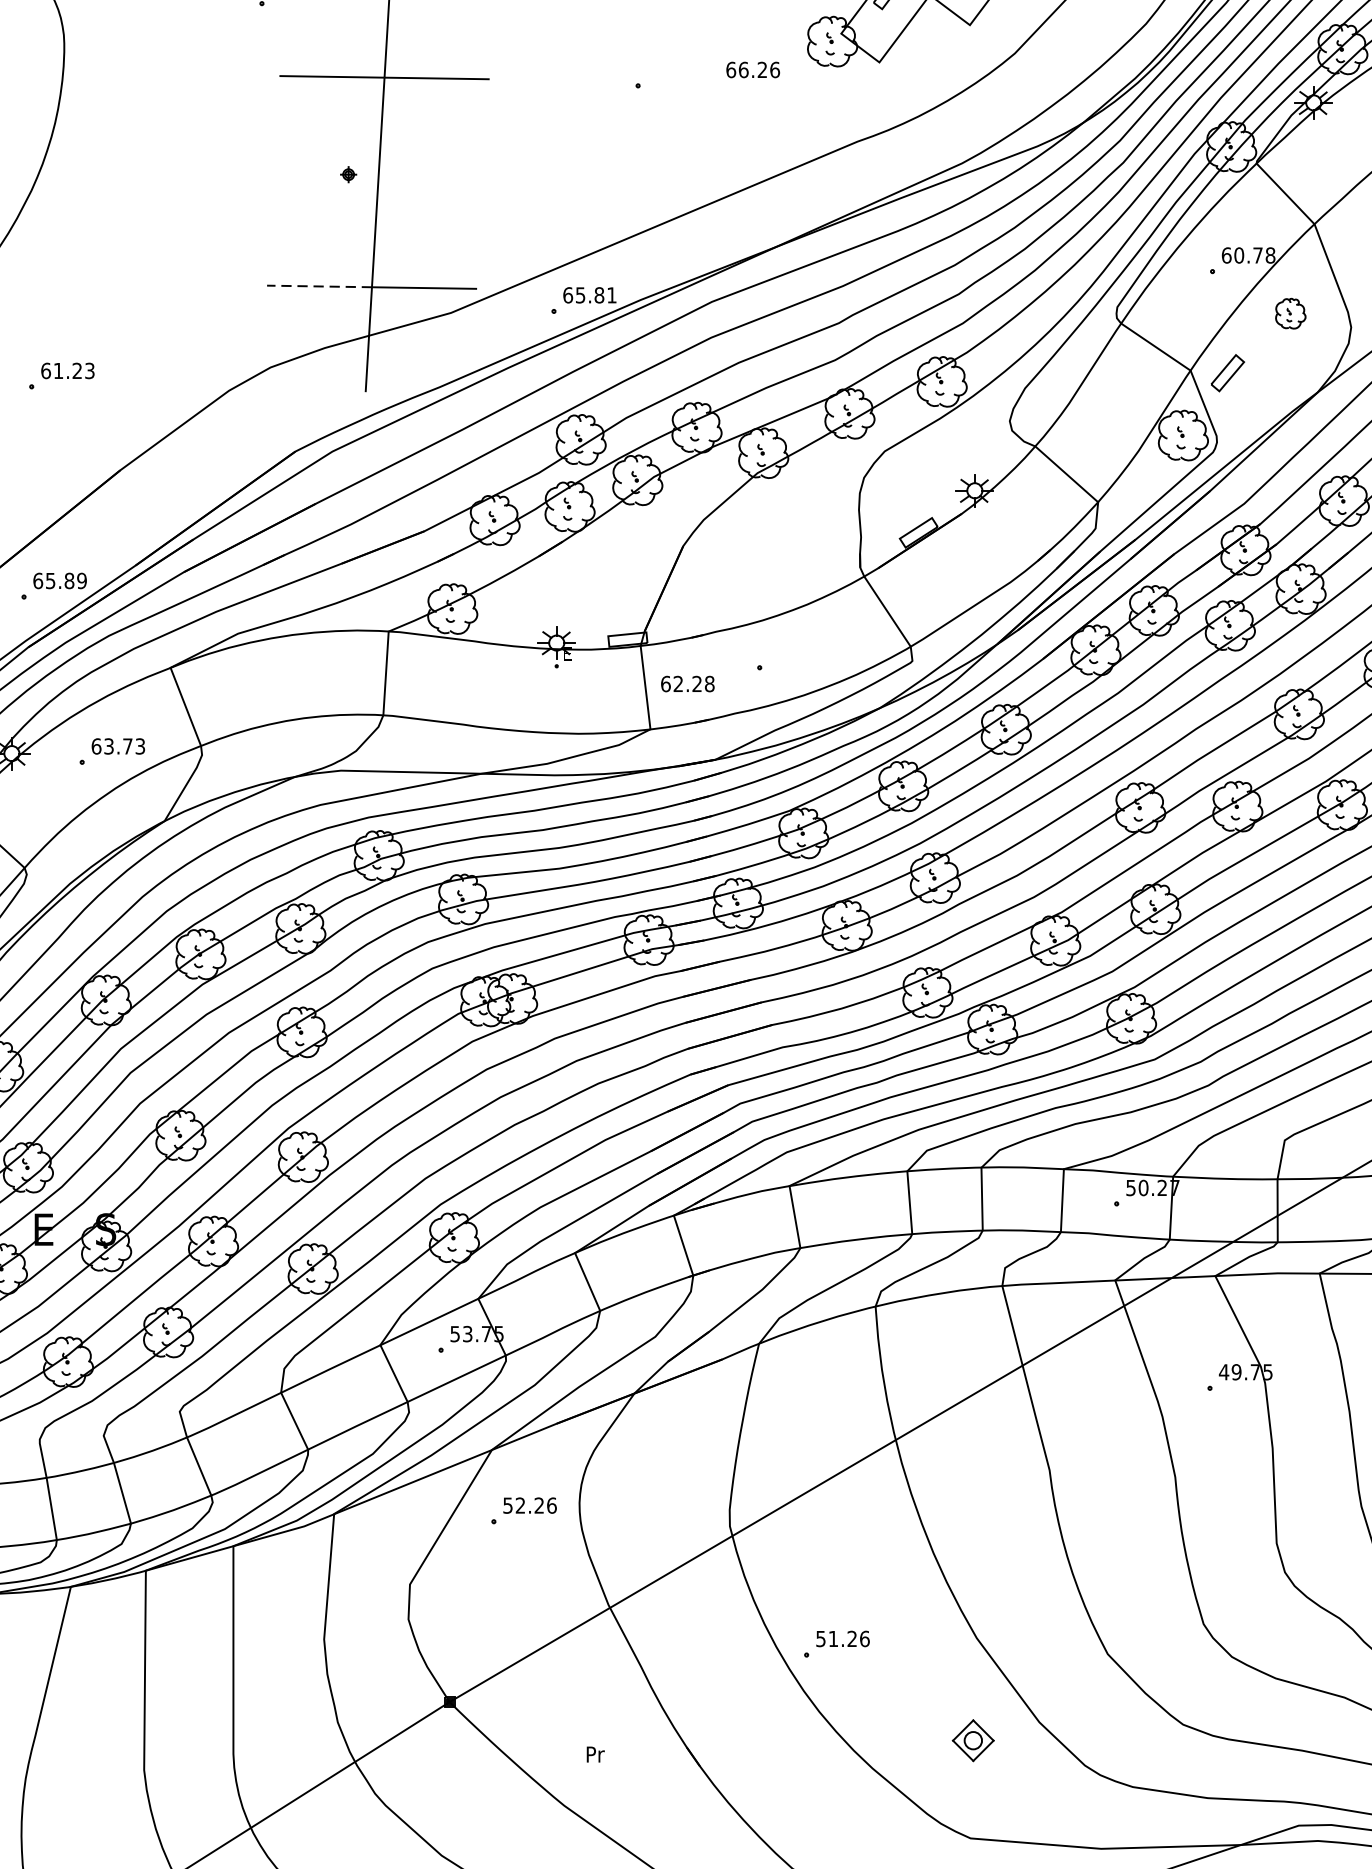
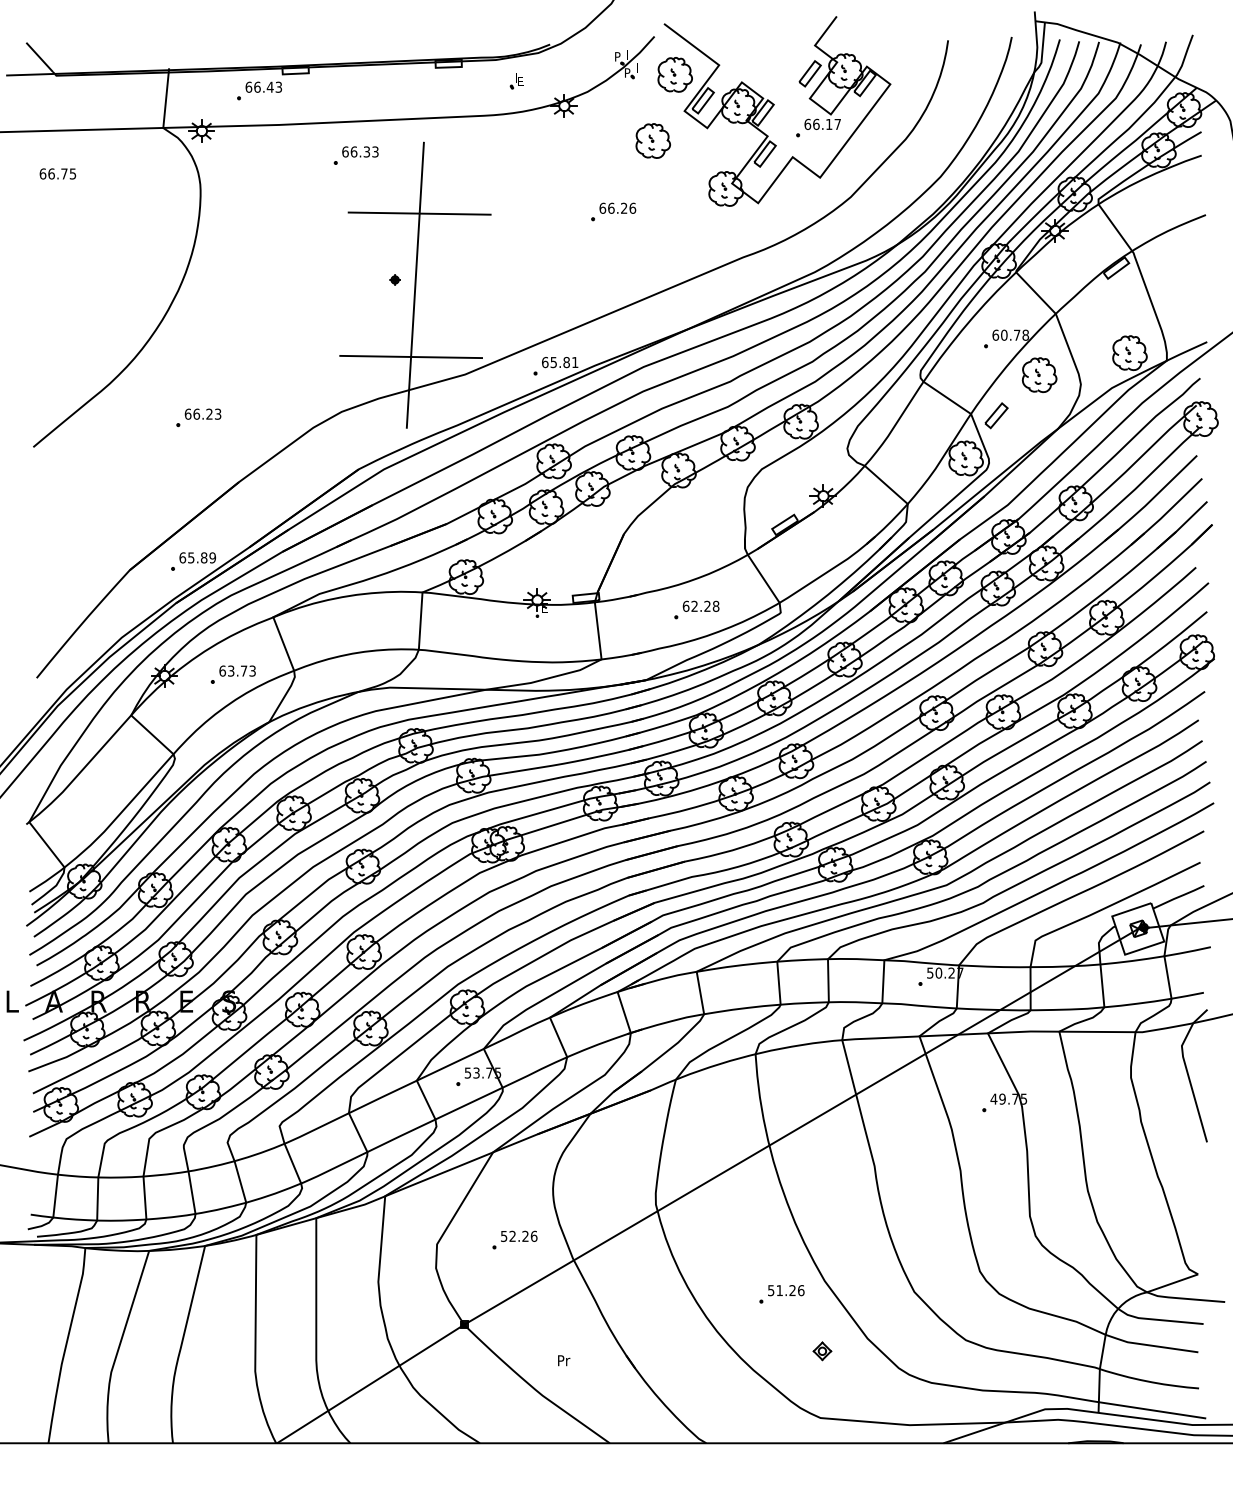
text: (752, 68) -> (617, 207), moved
line: (319, 286) -> (375, 356), dashed -> solid
part: (1290, 312) -> (1039, 374), size x1.67
text: (58, 369) -> (196, 413), 61.23 -> 66.23
text: (686, 682) -> (700, 605), moved
part: (523, 1510) -> (514, 1239), moved
part: (836, 1644) -> (781, 1294), moved
part: (973, 1741) -> (822, 1351), size x0.62

